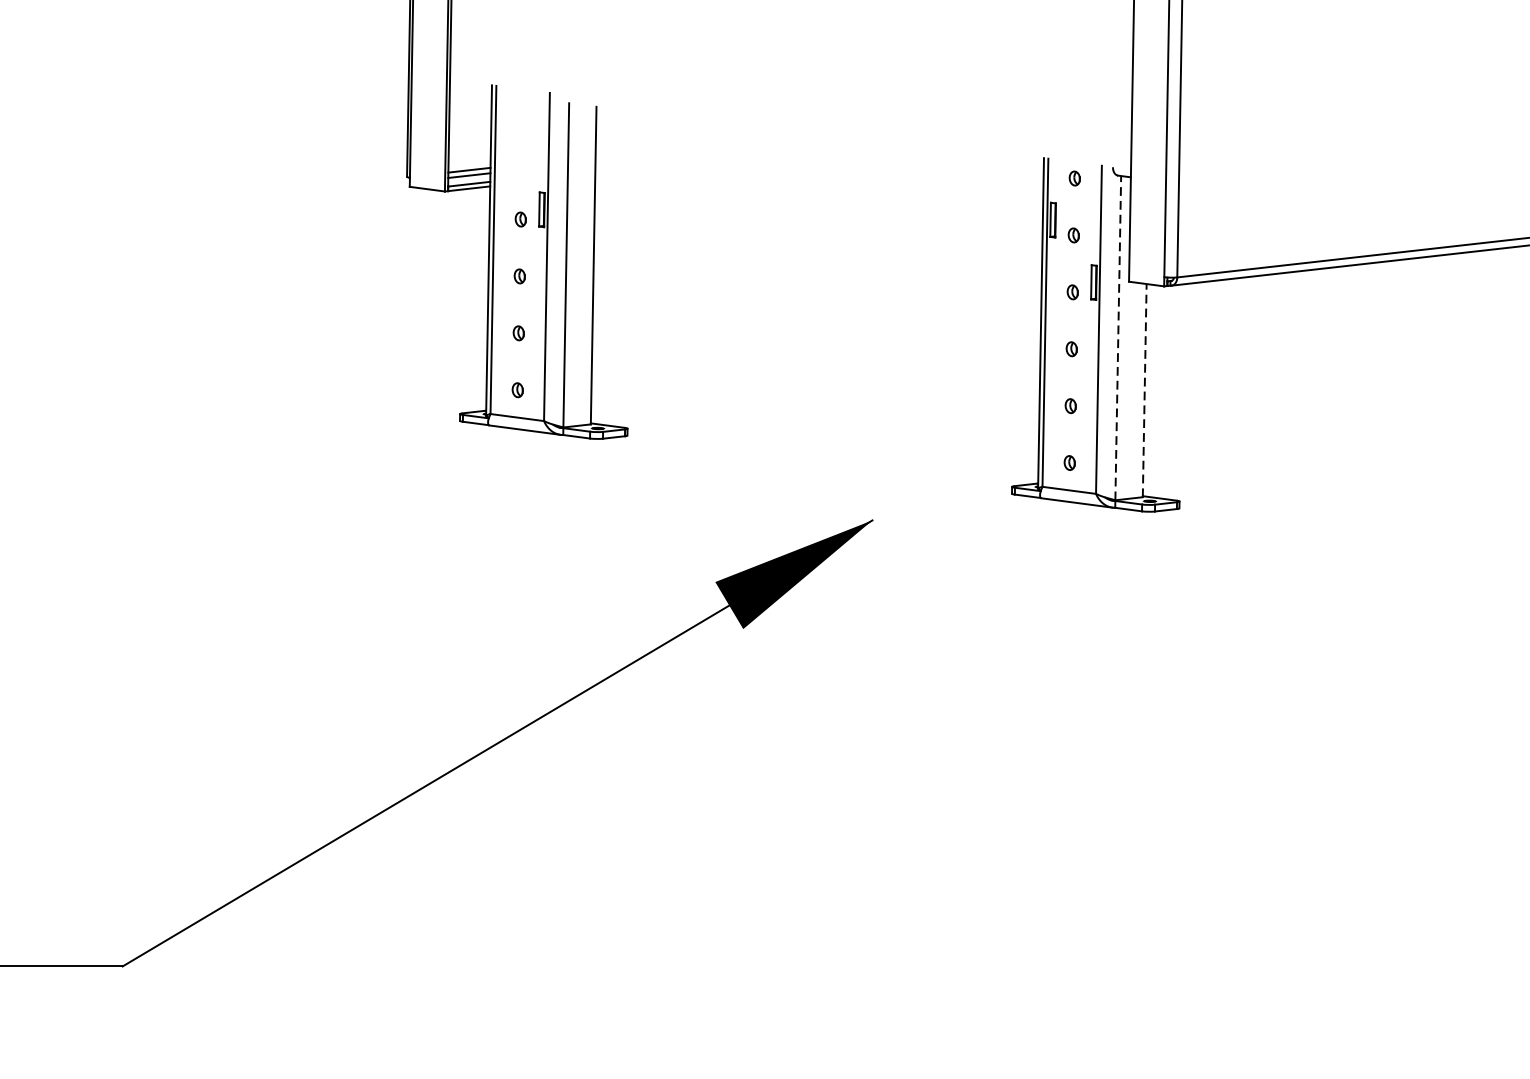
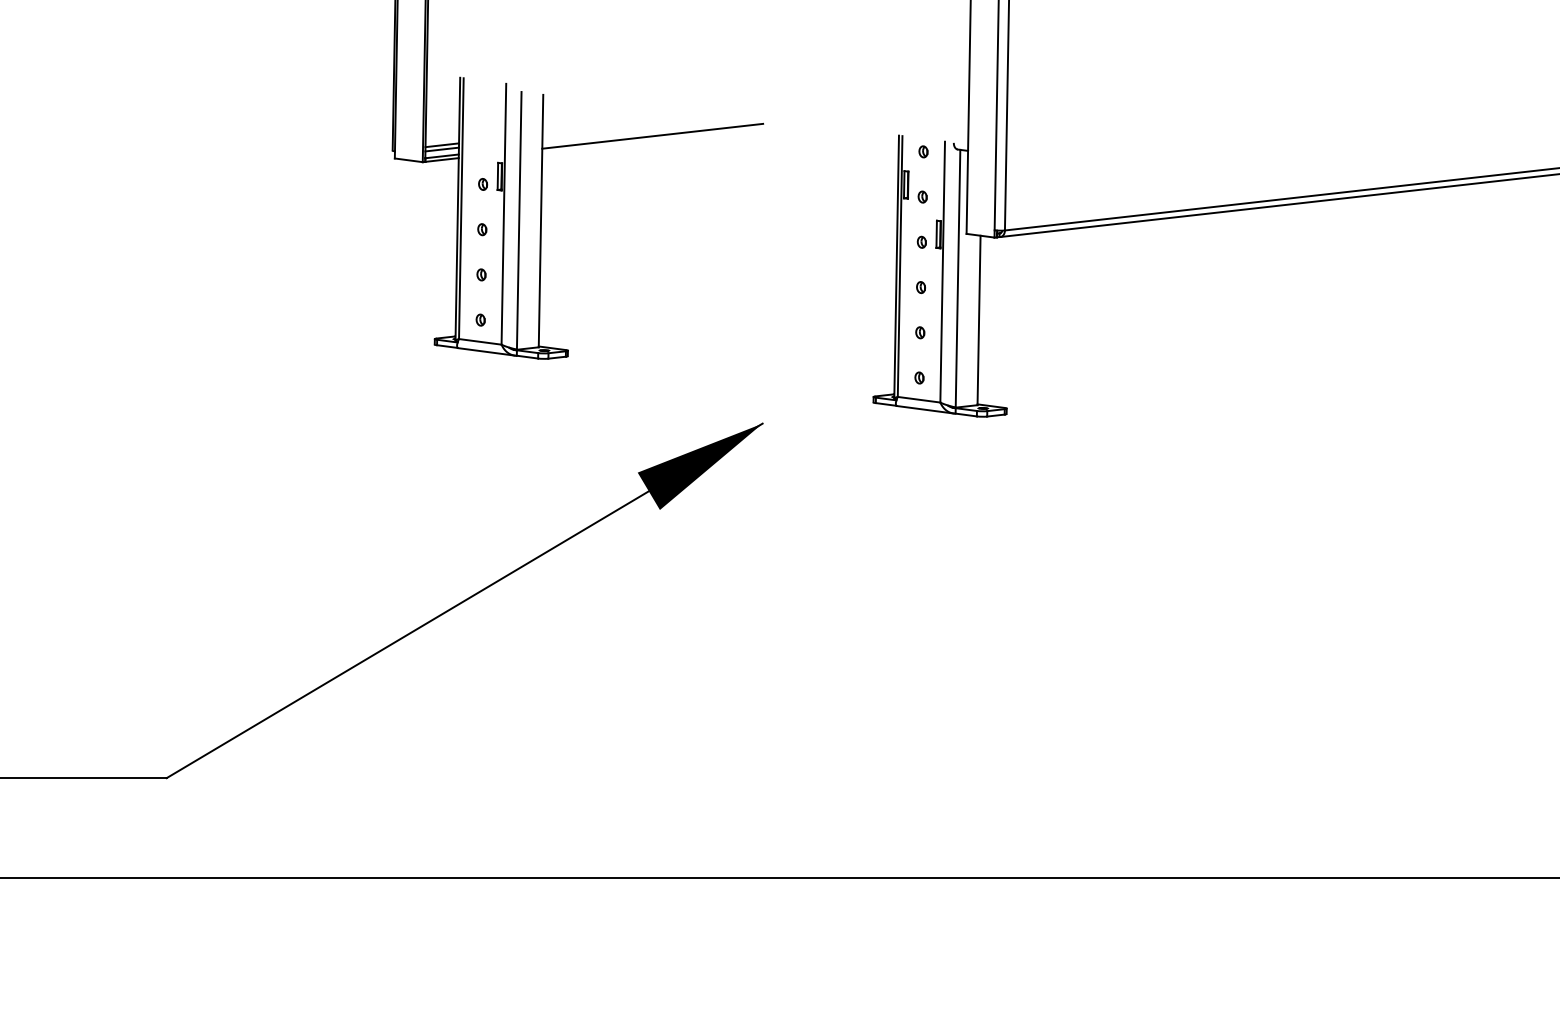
line: (733, 157) -> (652, 135), added
line: (1118, 337) -> (958, 278), dashed -> solid
line: (1145, 390) -> (979, 320), dashed -> solid

